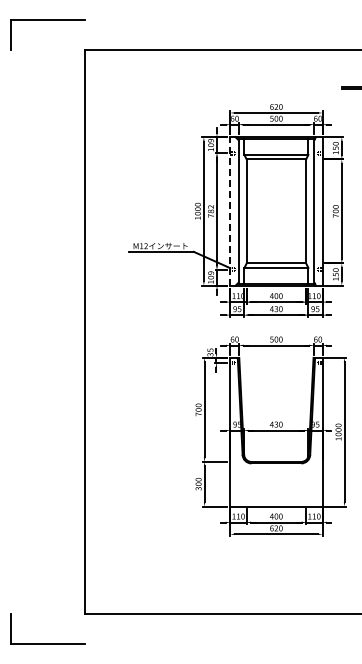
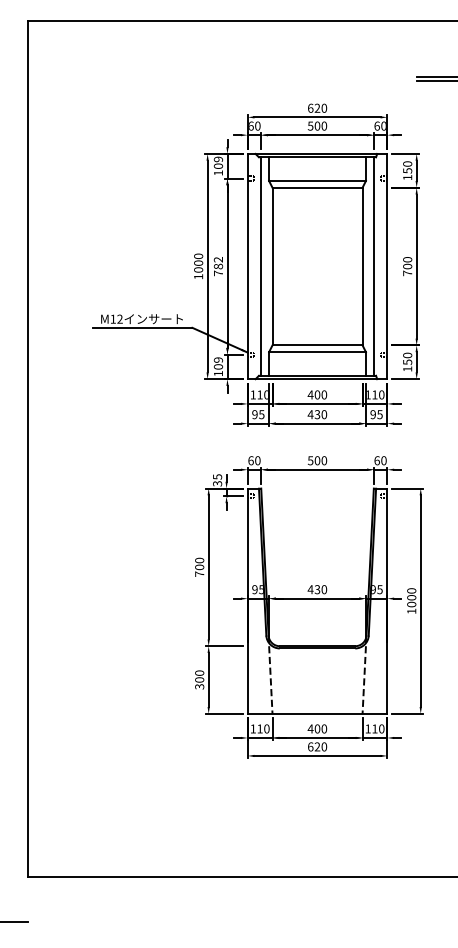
line: (230, 210) -> (247, 265), dashed -> solid
line: (245, 483) -> (270, 678), added
line: (307, 483) -> (364, 678), added

